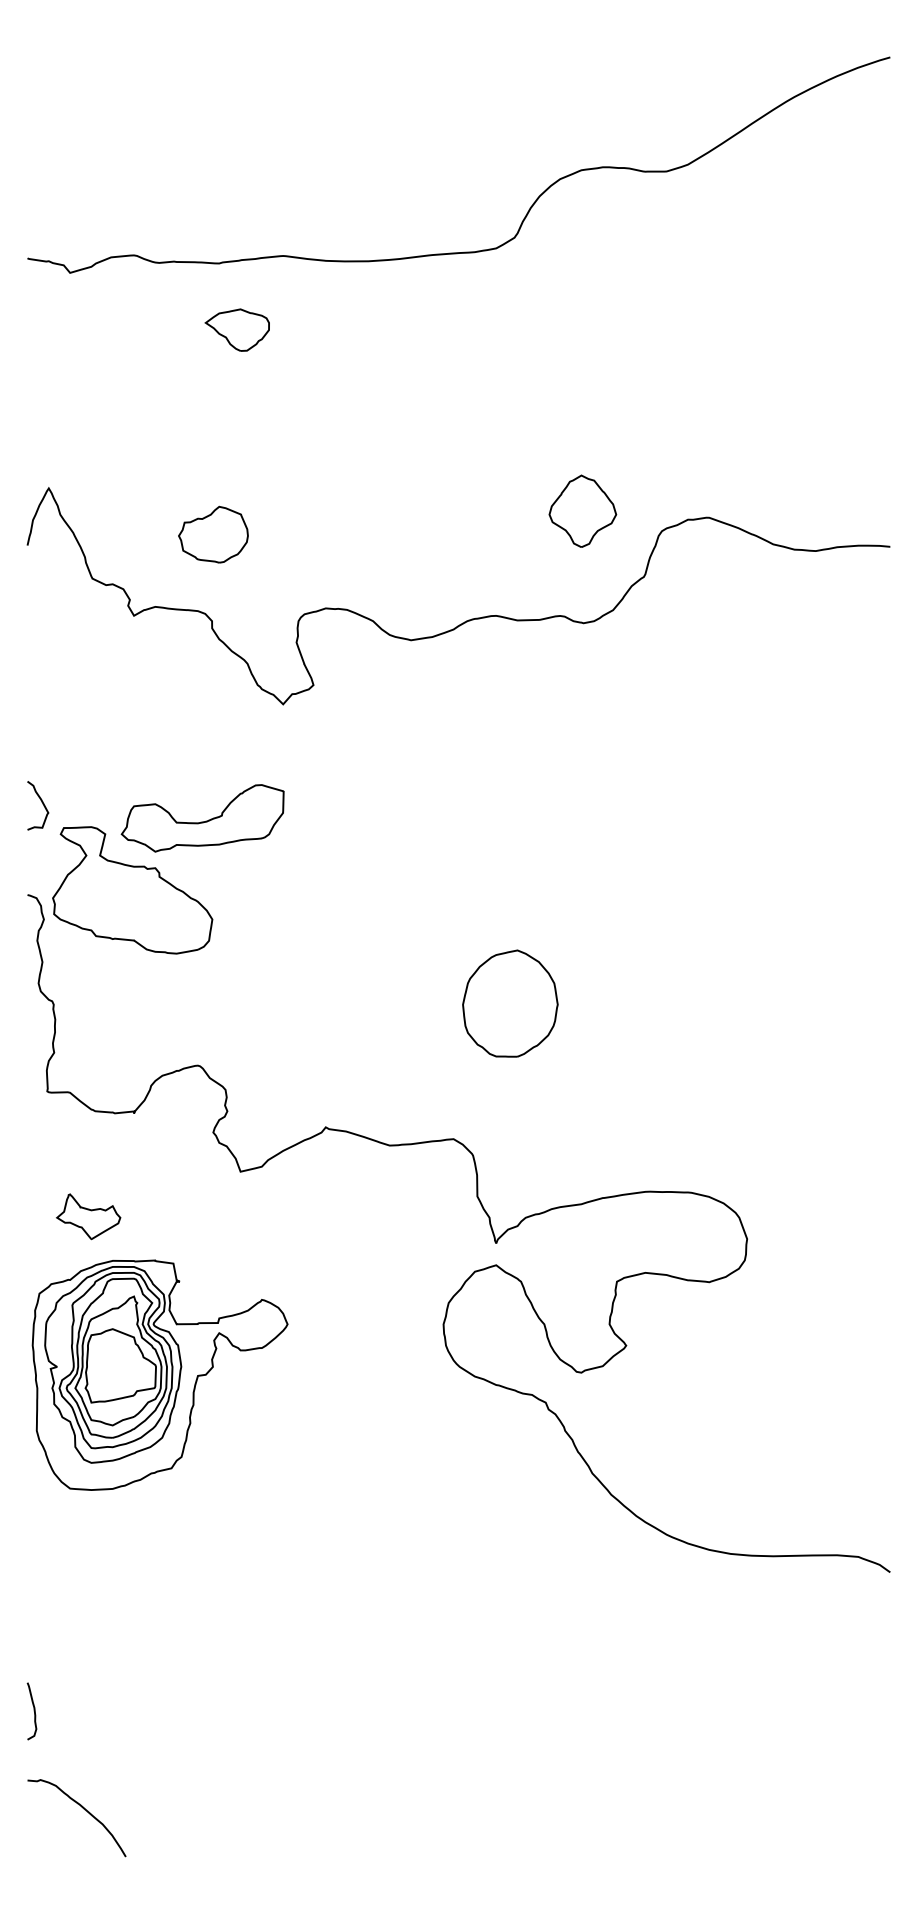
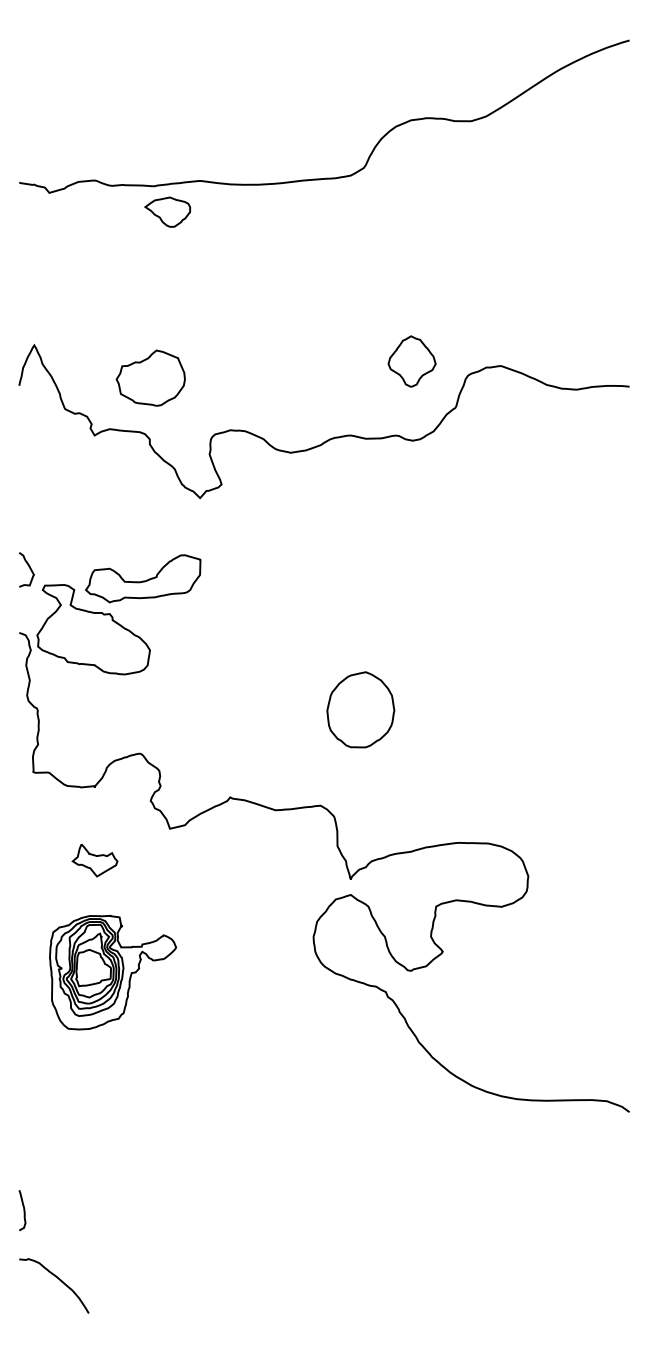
part: (236, 329) -> (167, 211), moved
part: (213, 534) -> (150, 377), size x1.4
part: (88, 1216) -> (94, 860), moved
part: (159, 1374) -> (112, 972), size x0.7

